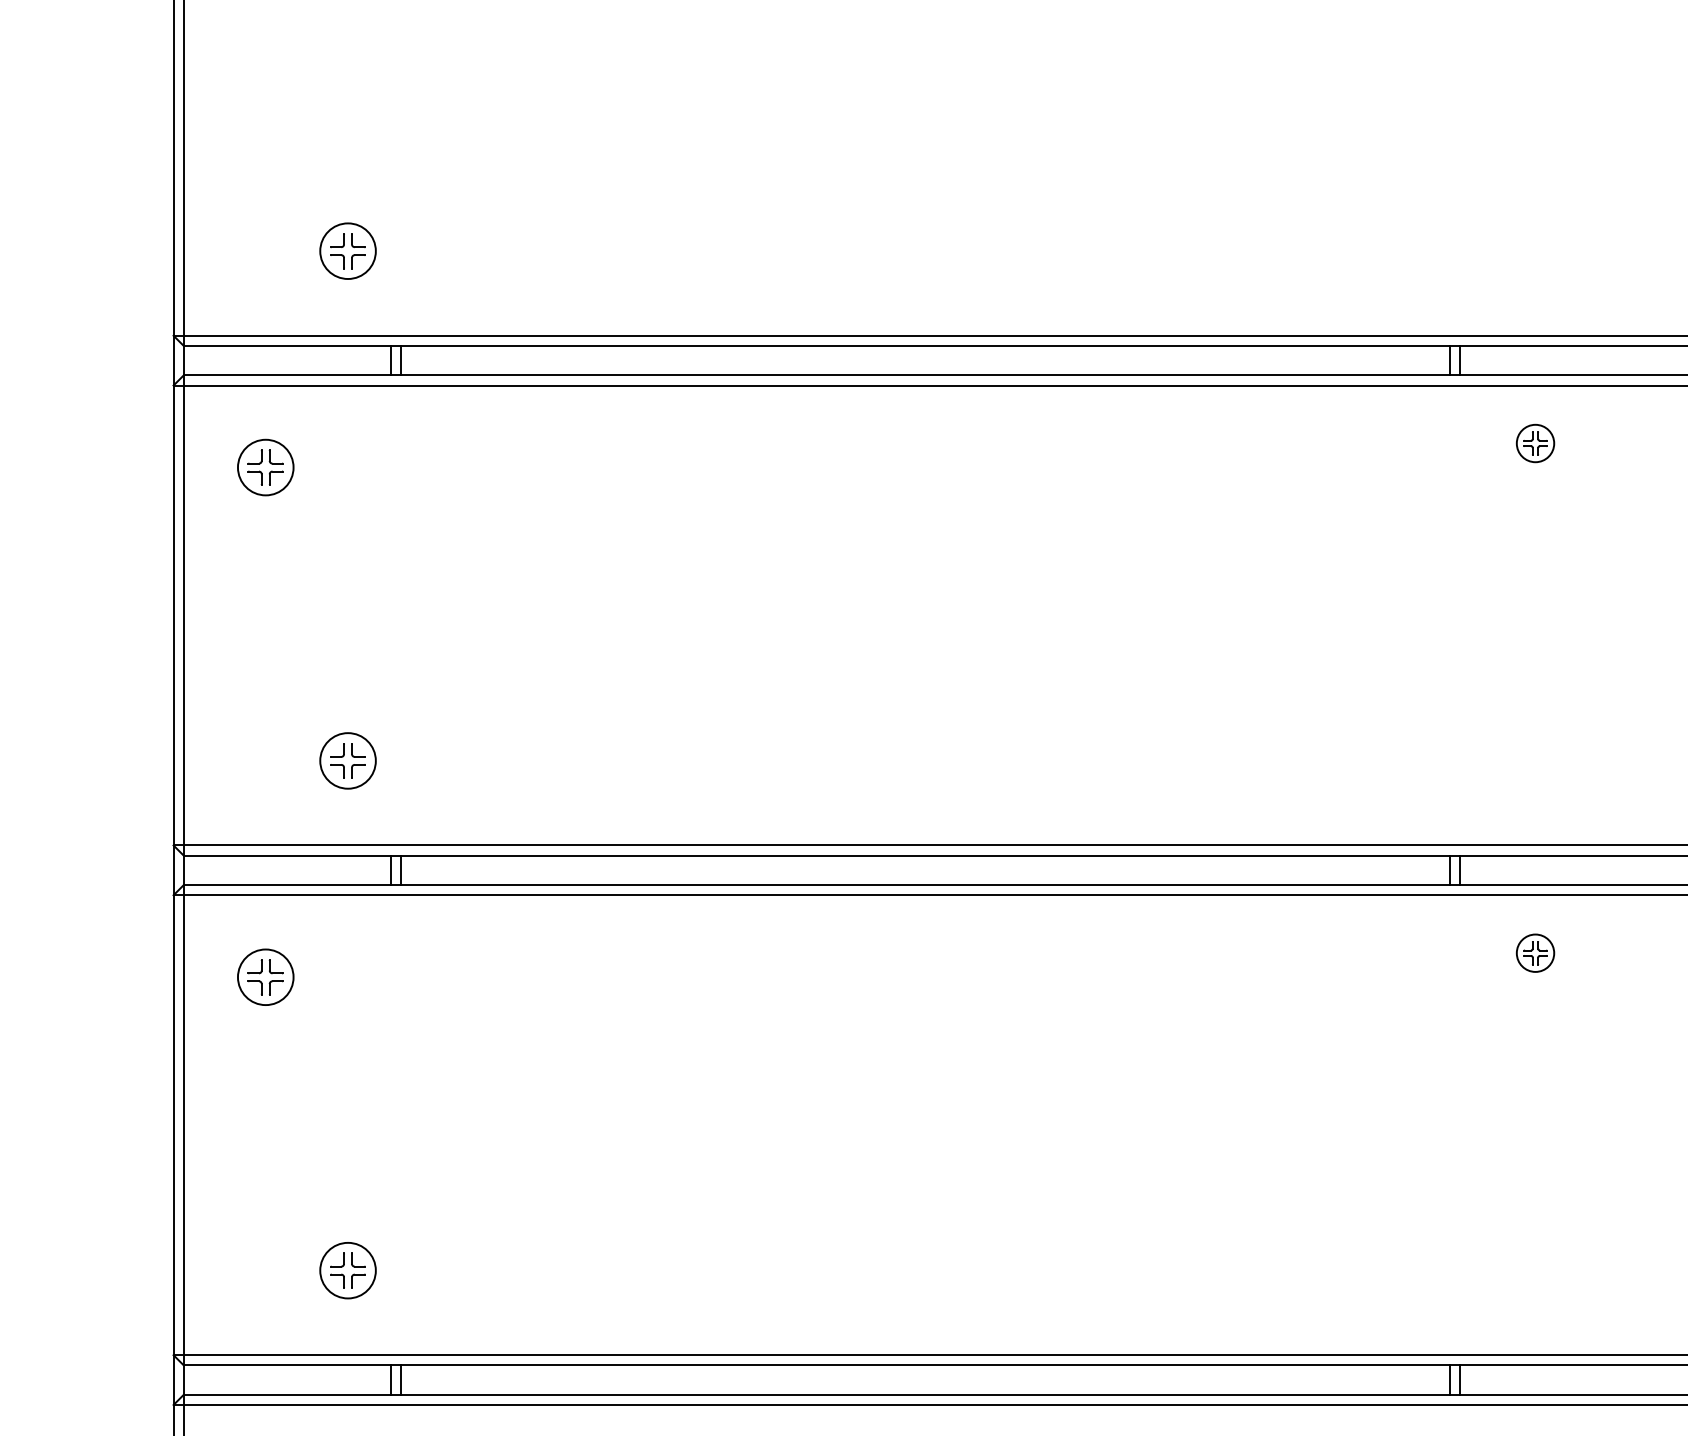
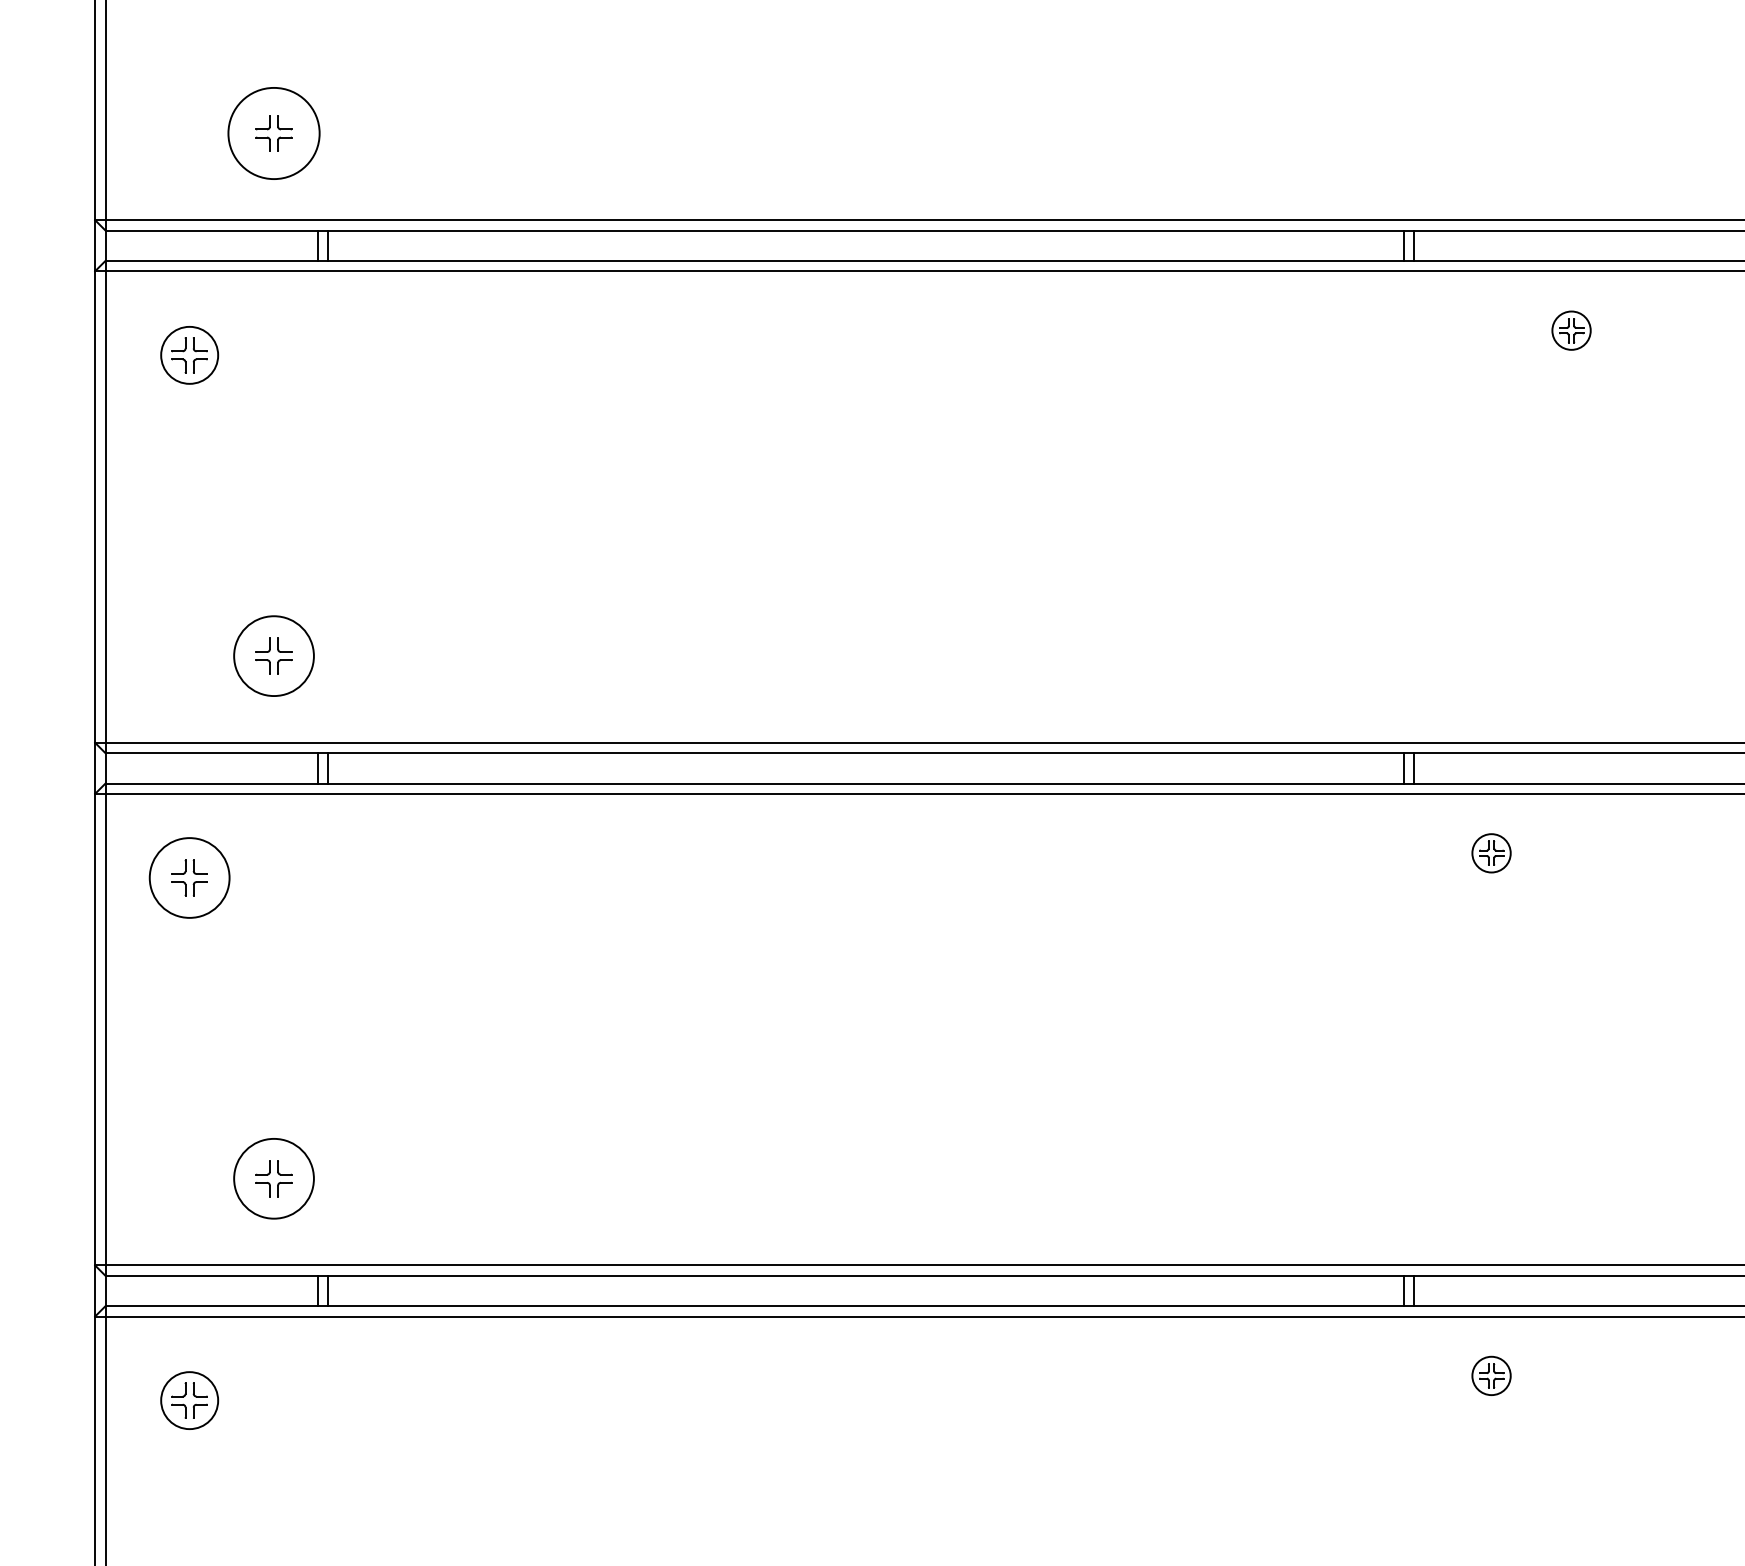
circle: (347, 251) -> (273, 133), size x1.6
part: (1535, 443) -> (1571, 330), moved
circle: (347, 760) -> (273, 655), size x1.4
circle: (265, 976) -> (189, 877), size x1.4
circle: (347, 1270) -> (273, 1178), size x1.4

